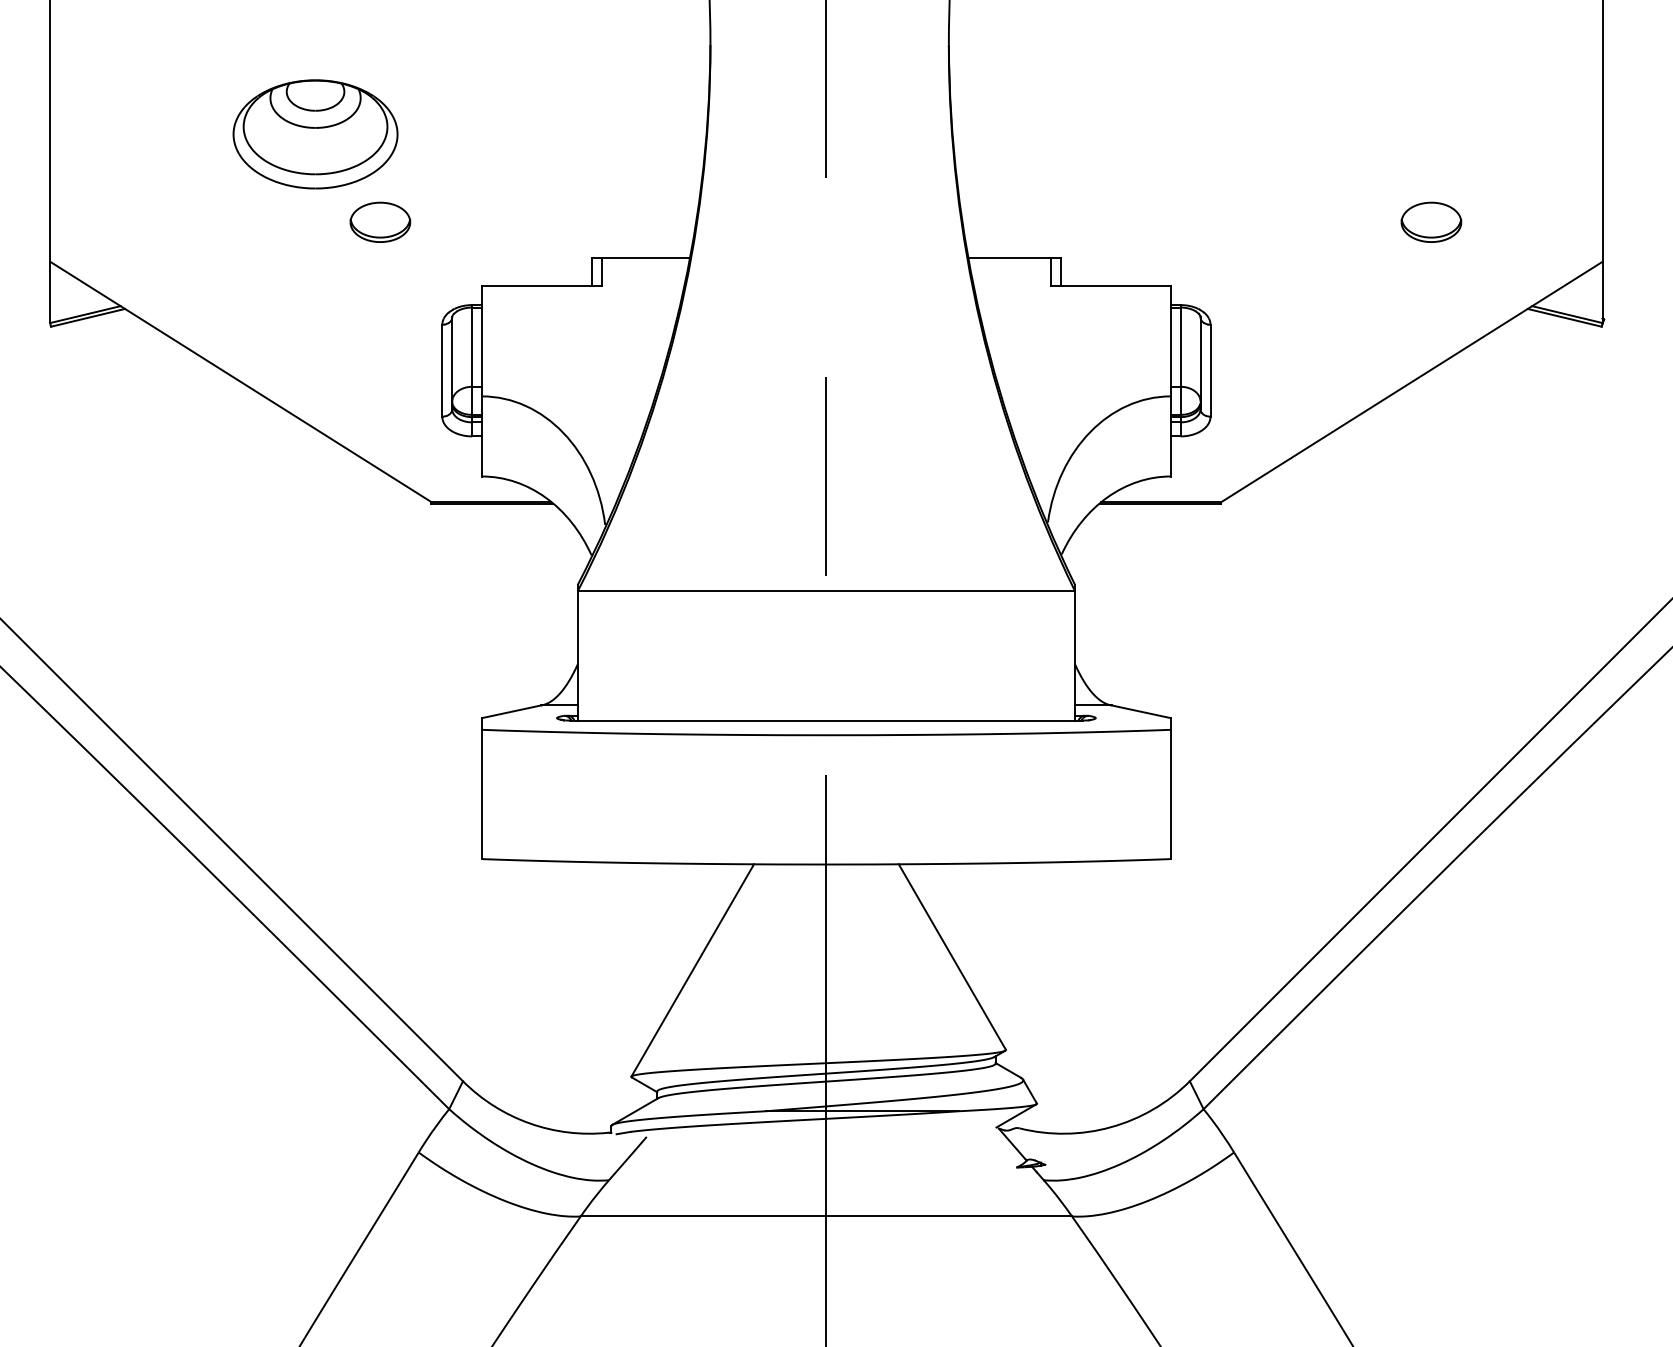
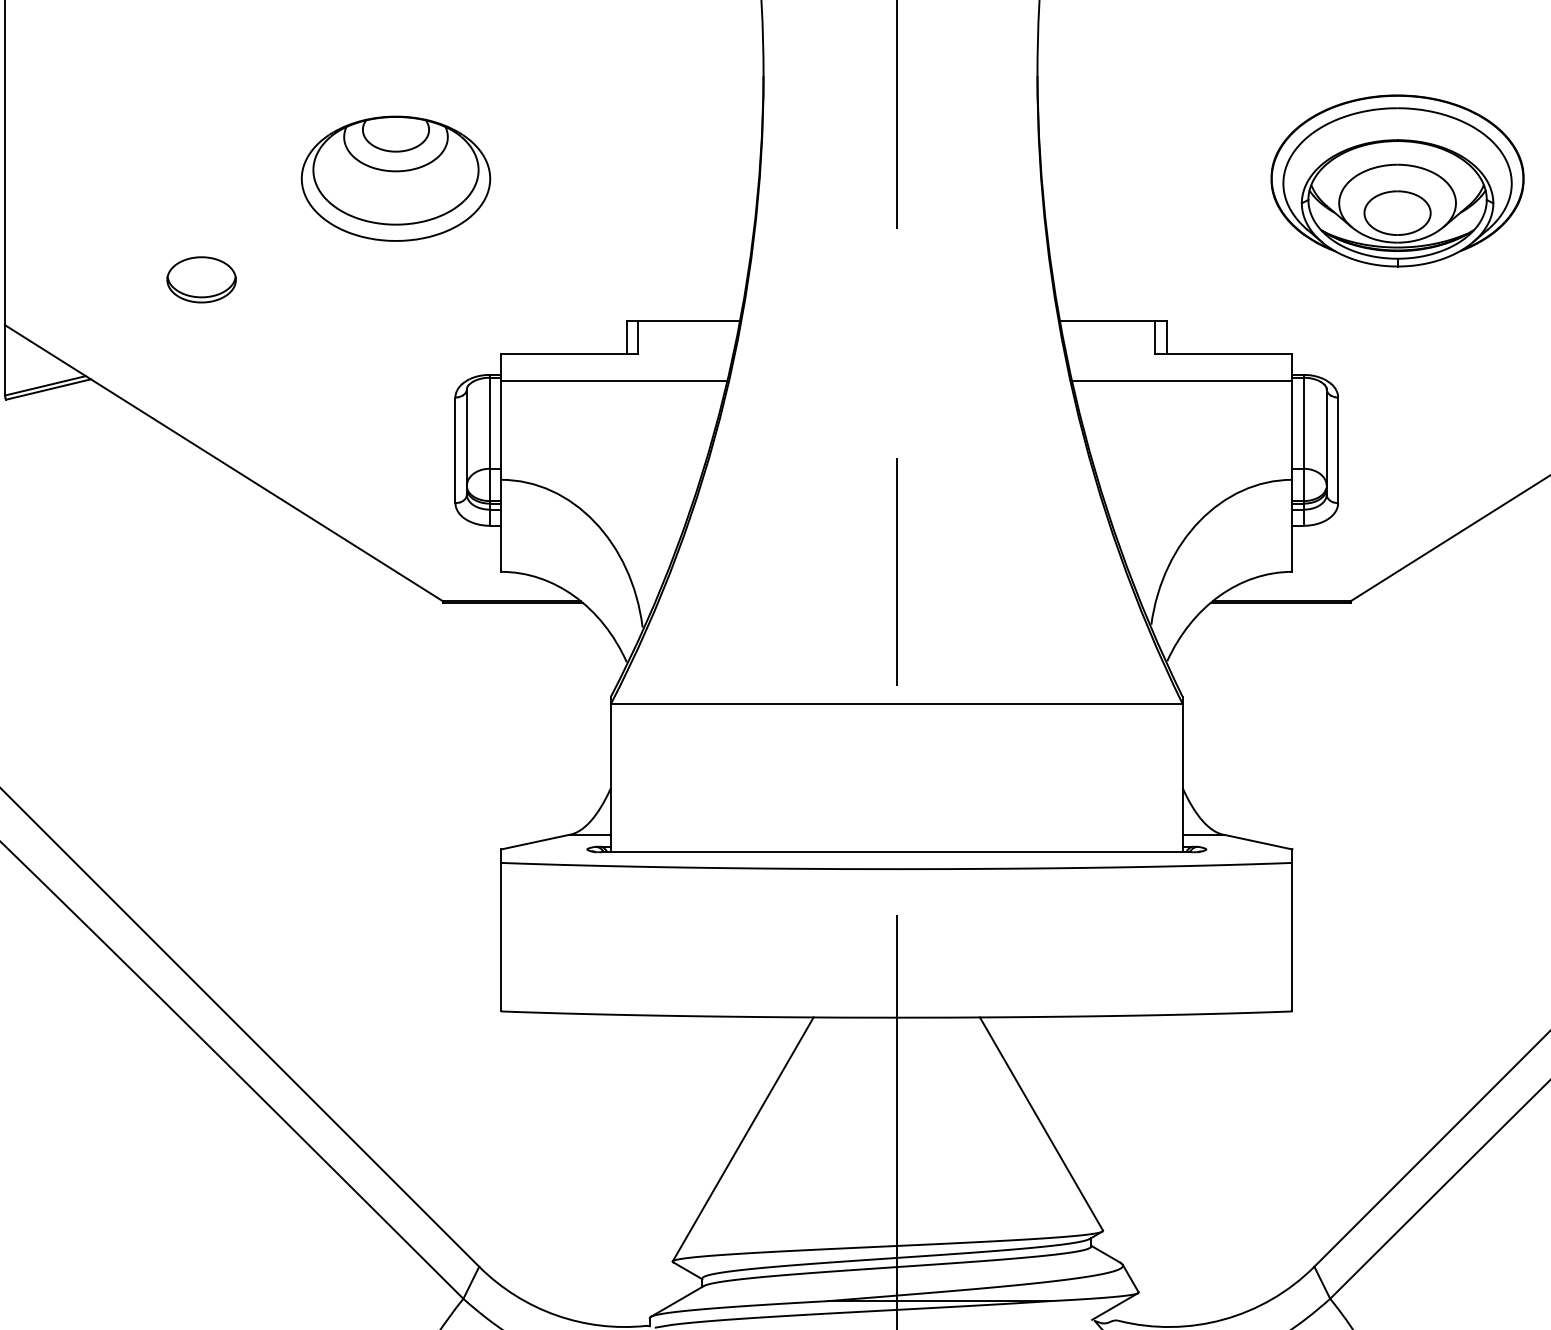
part: (315, 134) -> (395, 178), moved
part: (1261, 136) -> (1396, 181), added
part: (380, 221) -> (201, 278), moved
line: (579, 310) -> (613, 381), added
line: (1075, 310) -> (1182, 381), added

